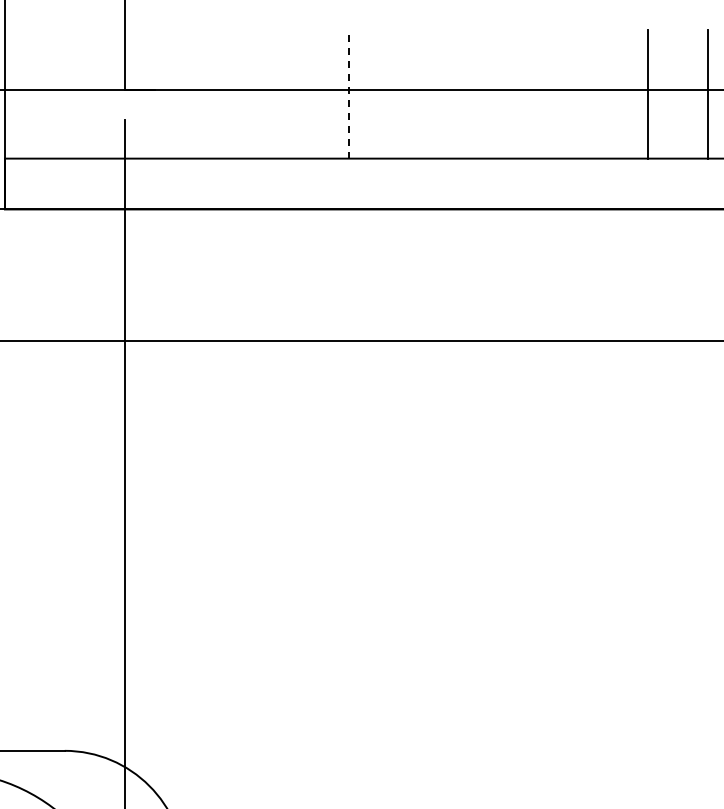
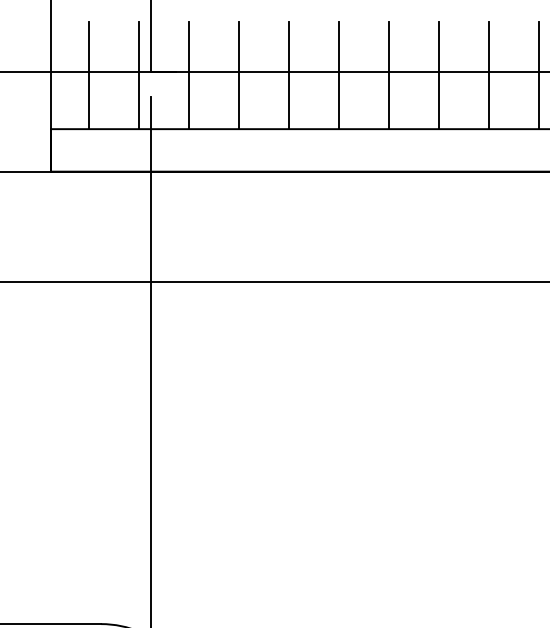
line: (348, 93) -> (338, 74), dashed -> solid
line: (49, 94) -> (88, 75), added
line: (109, 94) -> (138, 75), added
line: (169, 94) -> (188, 75), added
line: (229, 94) -> (238, 75), added
line: (289, 94) -> (288, 75), added
line: (408, 94) -> (388, 75), added
line: (468, 94) -> (438, 75), added
line: (528, 94) -> (488, 75), added
line: (588, 94) -> (538, 75), added

